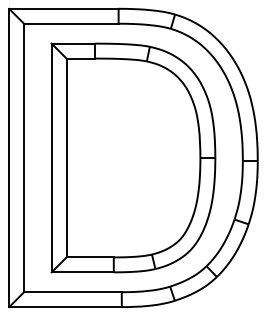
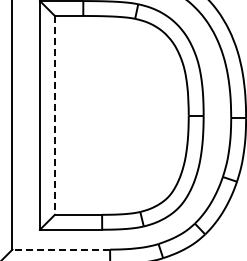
line: (66, 158) -> (54, 115), solid -> dashed
line: (72, 292) -> (60, 249), solid -> dashed

